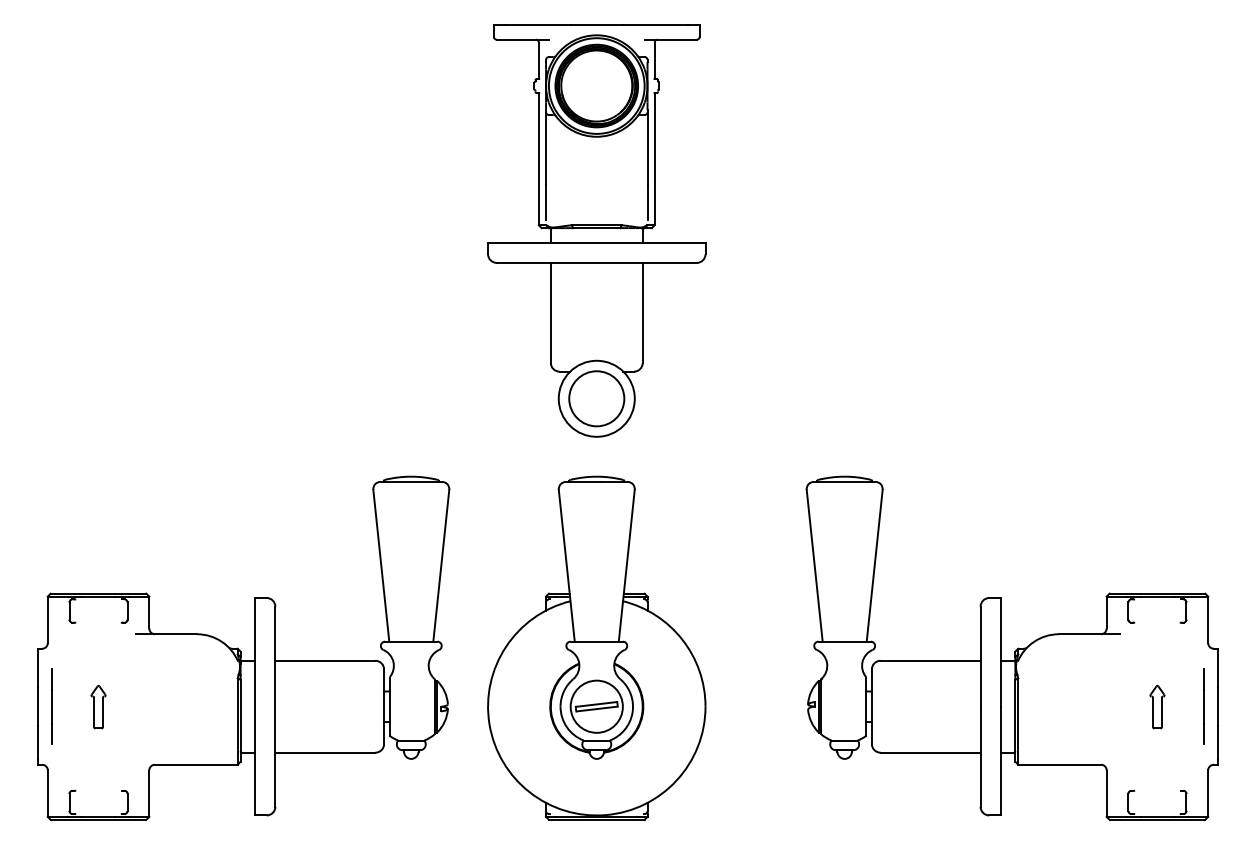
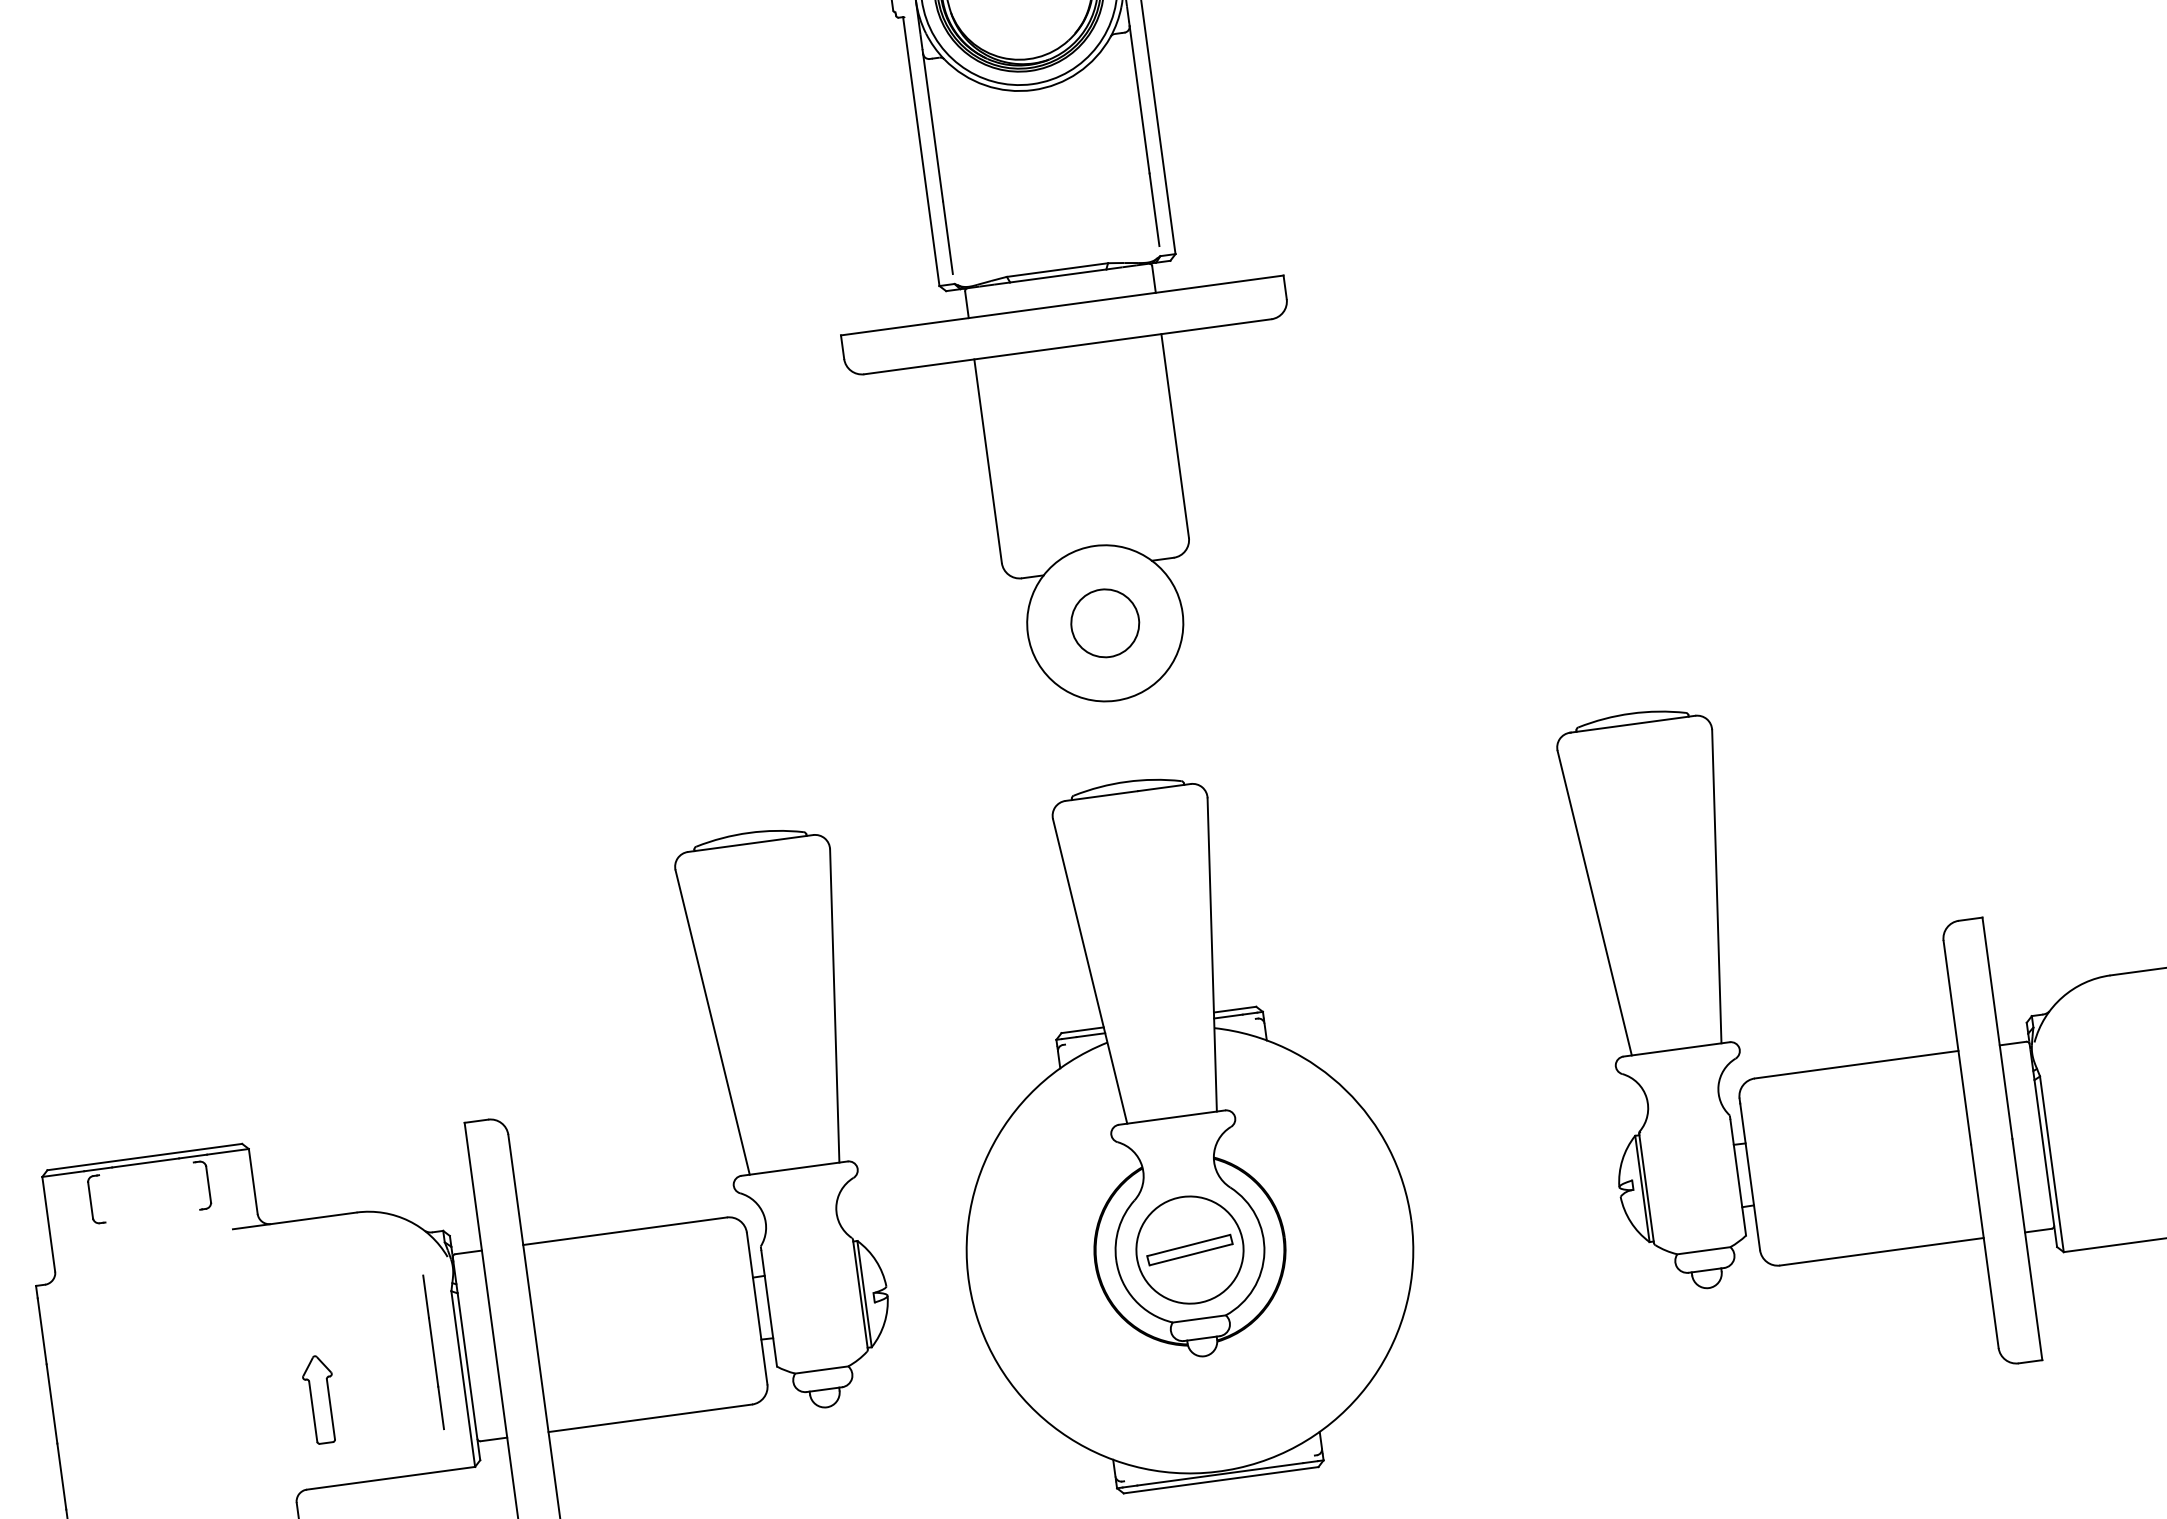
circle: (596, 398) -> (1104, 622), size x0.6
line: (51, 706) -> (432, 1352), moved
part: (98, 707) -> (320, 1400), moved

